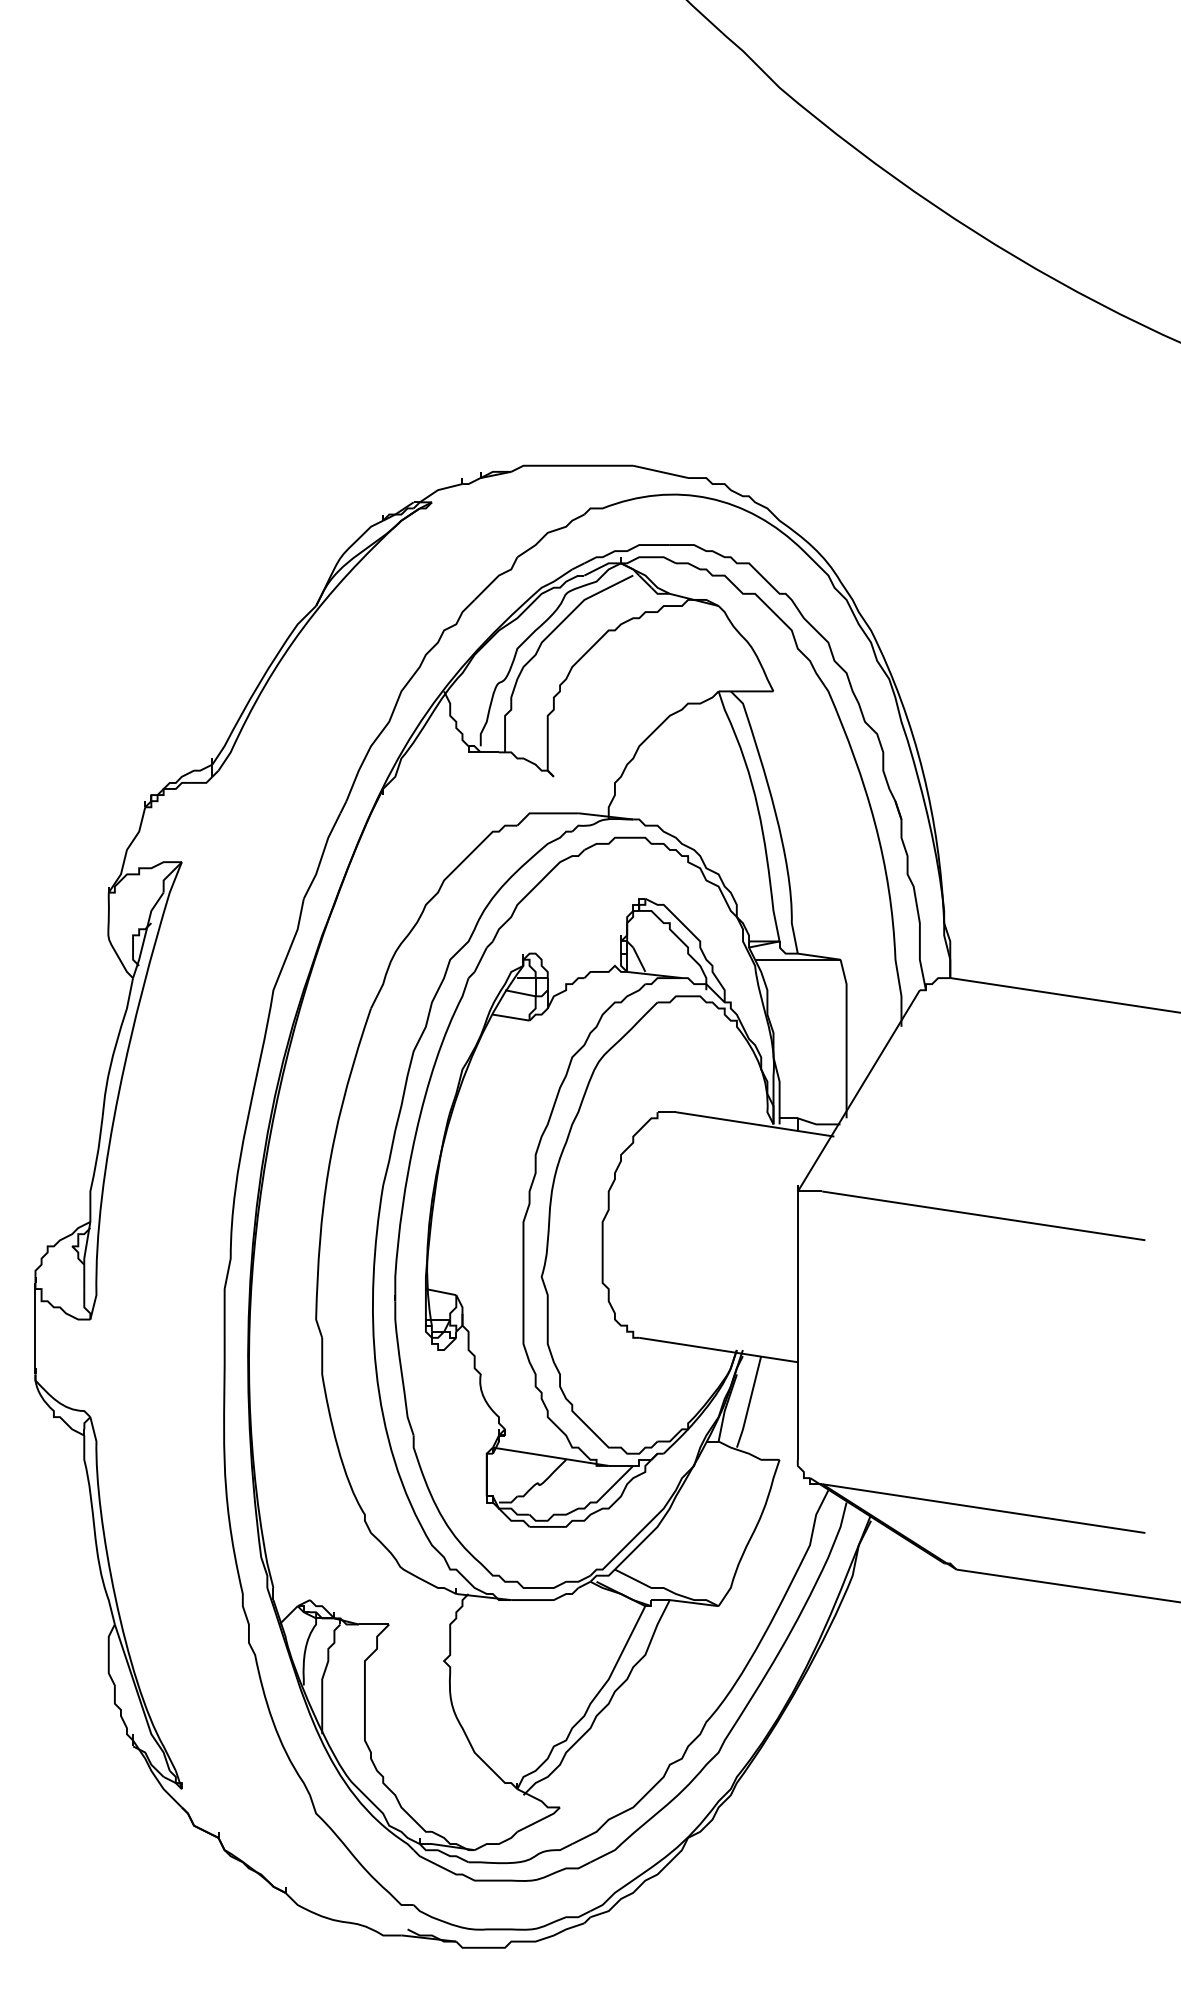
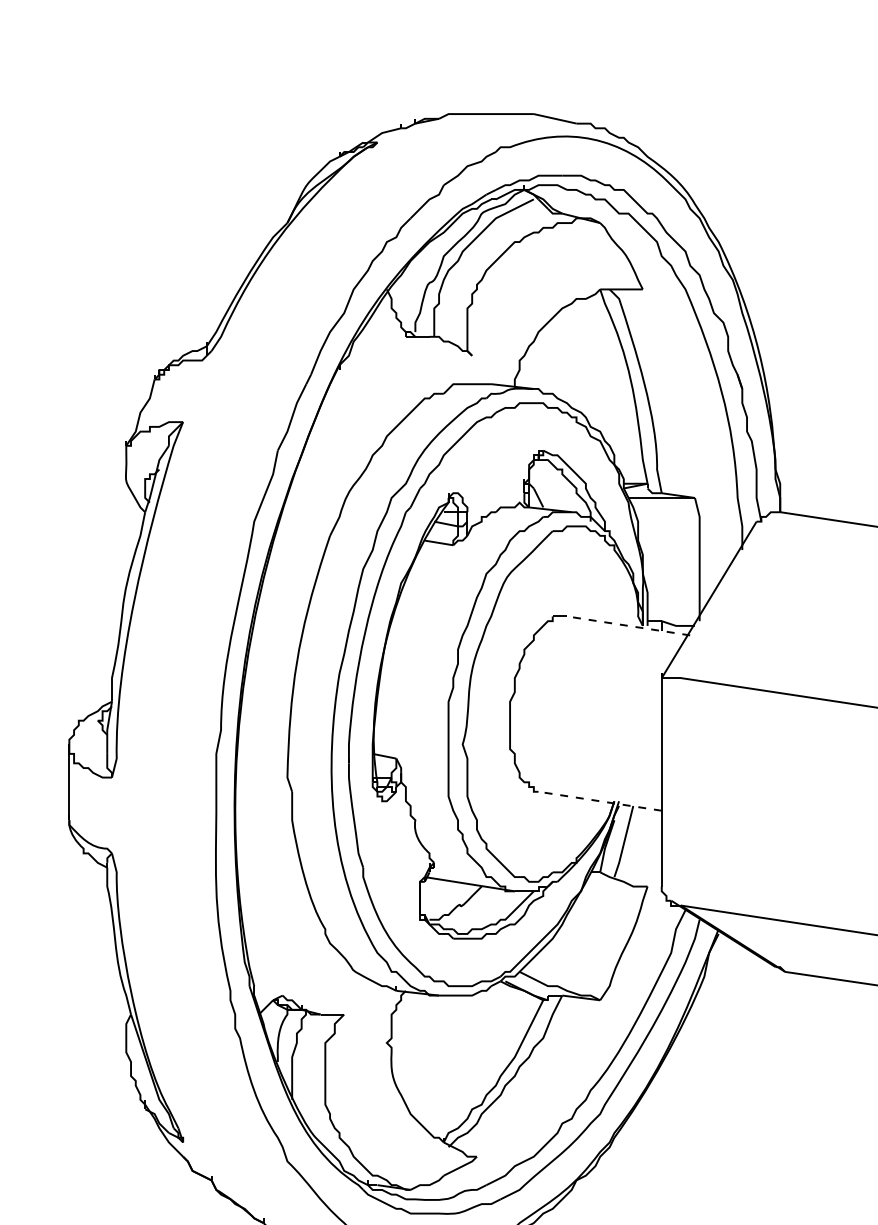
line: (754, 1124) -> (628, 625), solid -> dashed
line: (718, 1349) -> (600, 800), solid -> dashed

